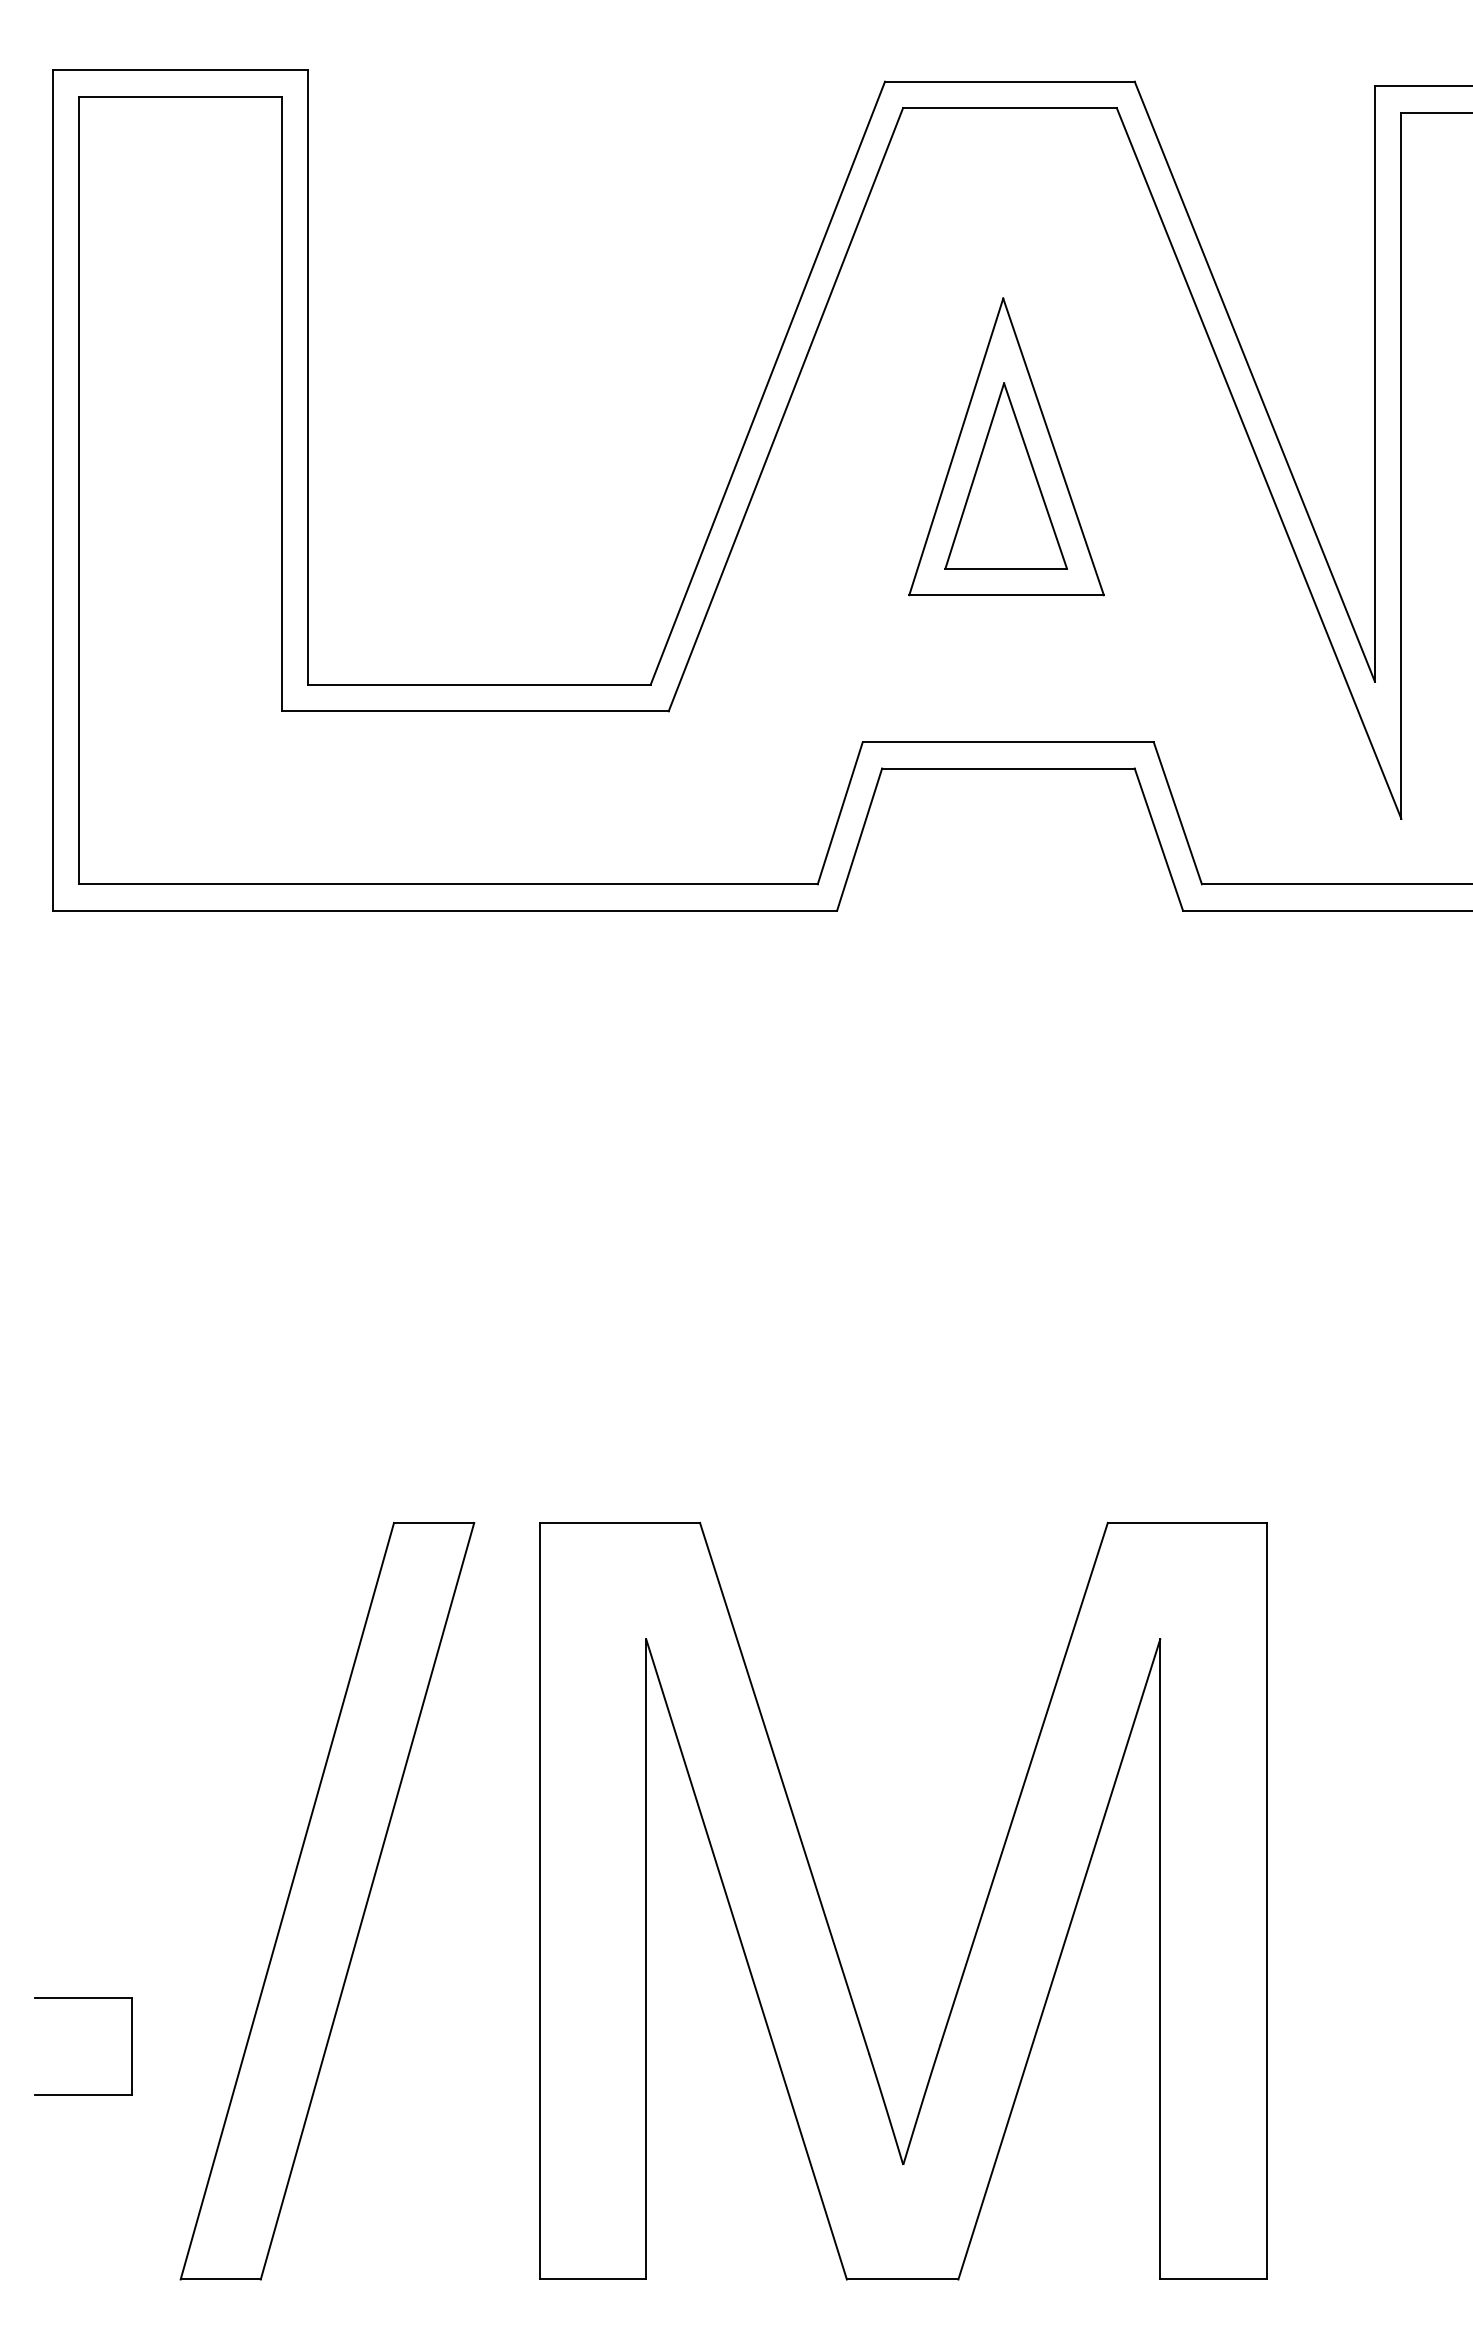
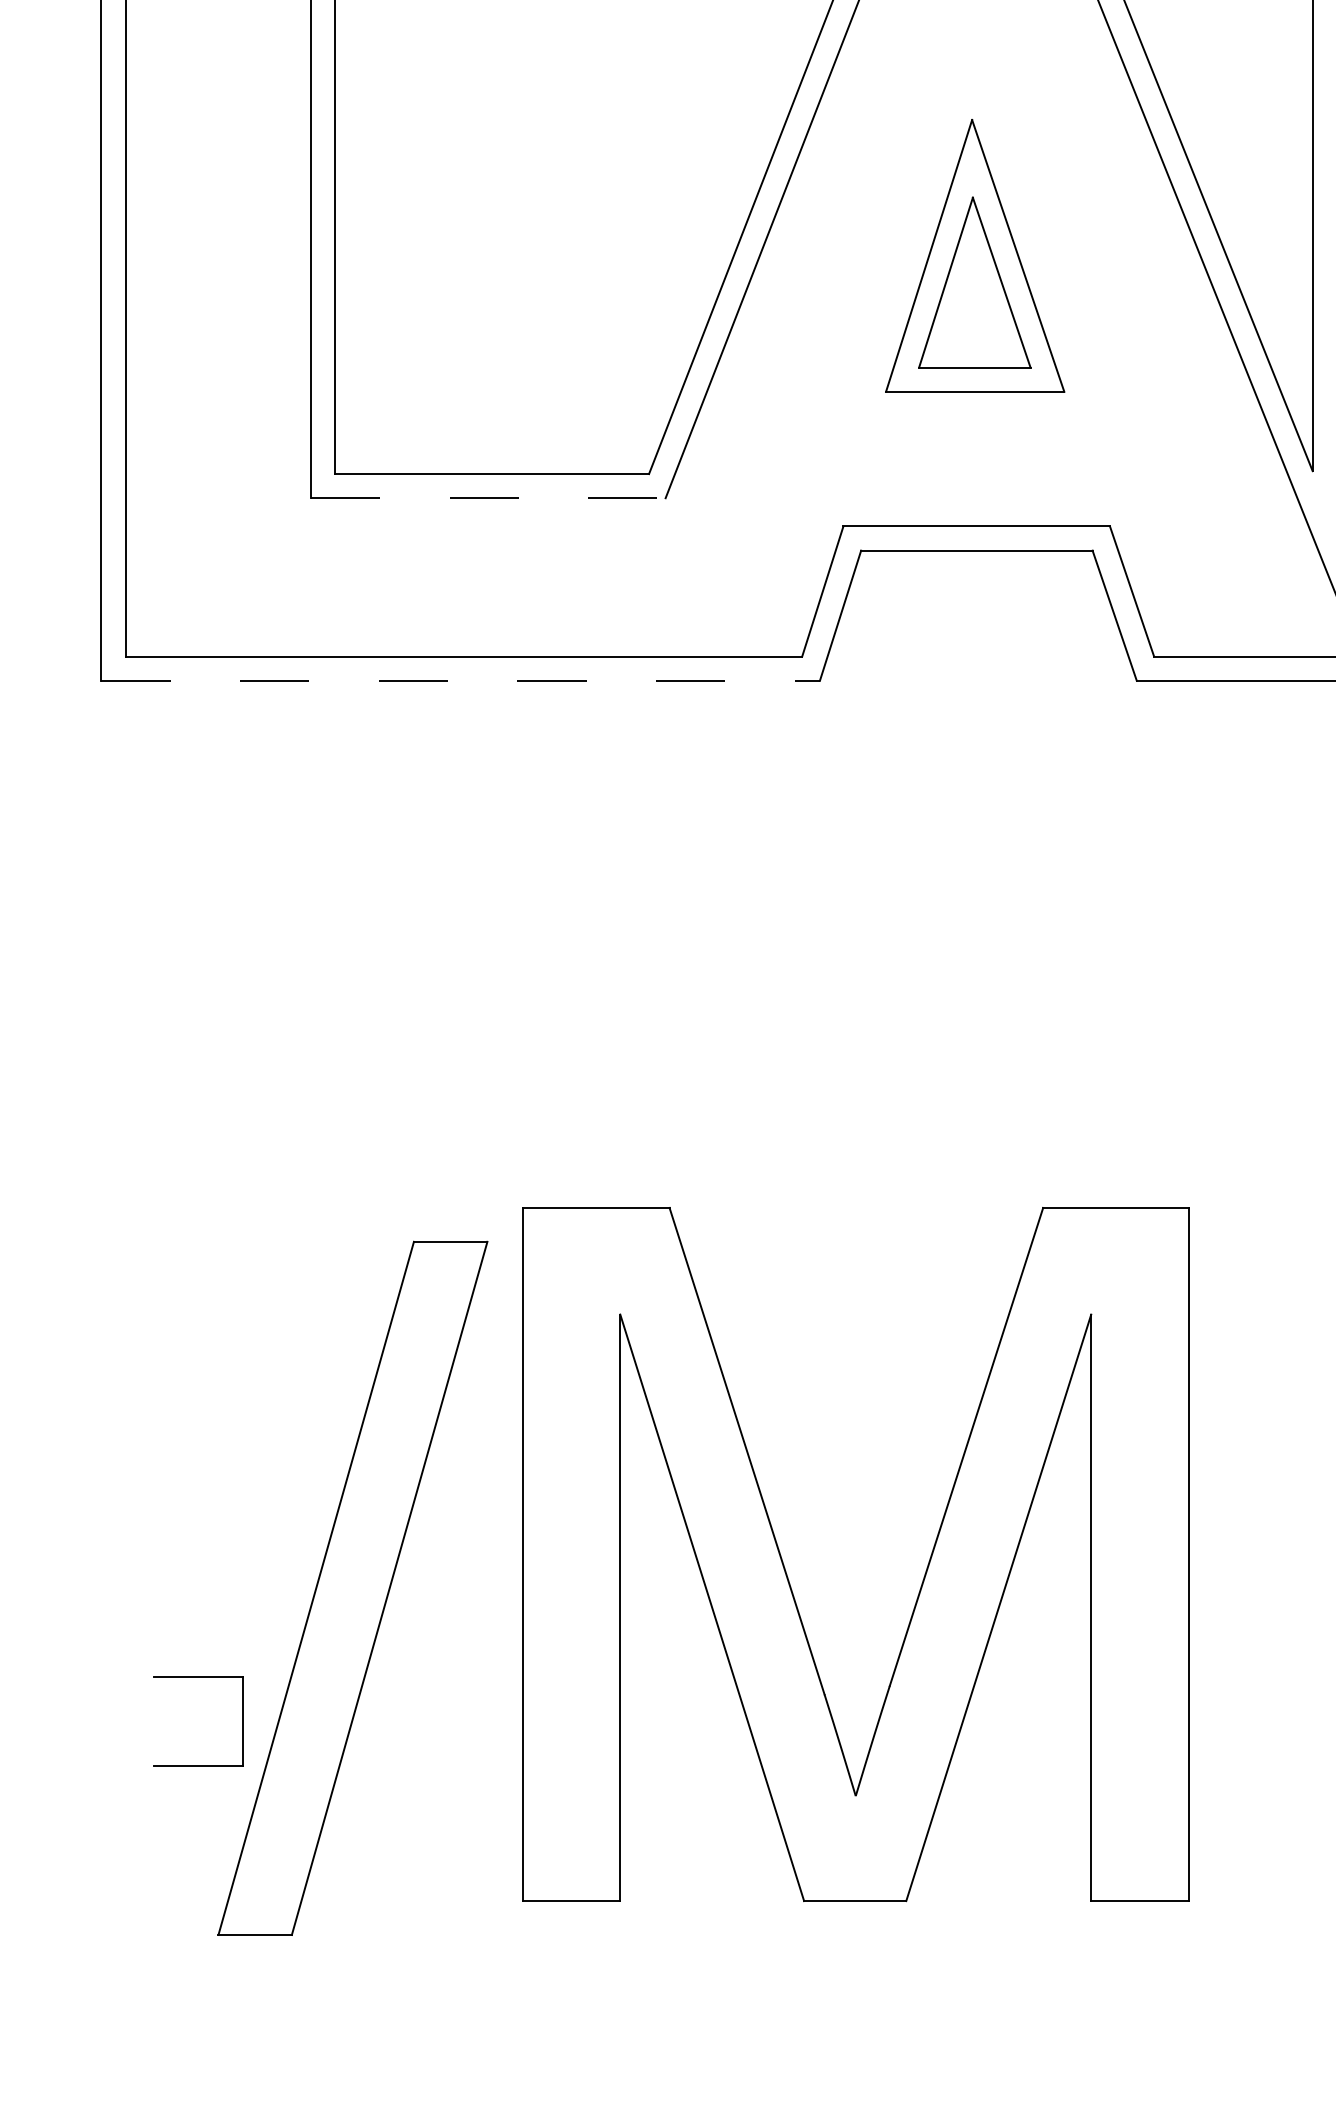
line: (475, 711) -> (488, 498), solid -> dashed
line: (445, 910) -> (461, 680), solid -> dashed
part: (829, 1925) -> (788, 1576), moved
part: (83, 1998) -> (198, 1677), moved

